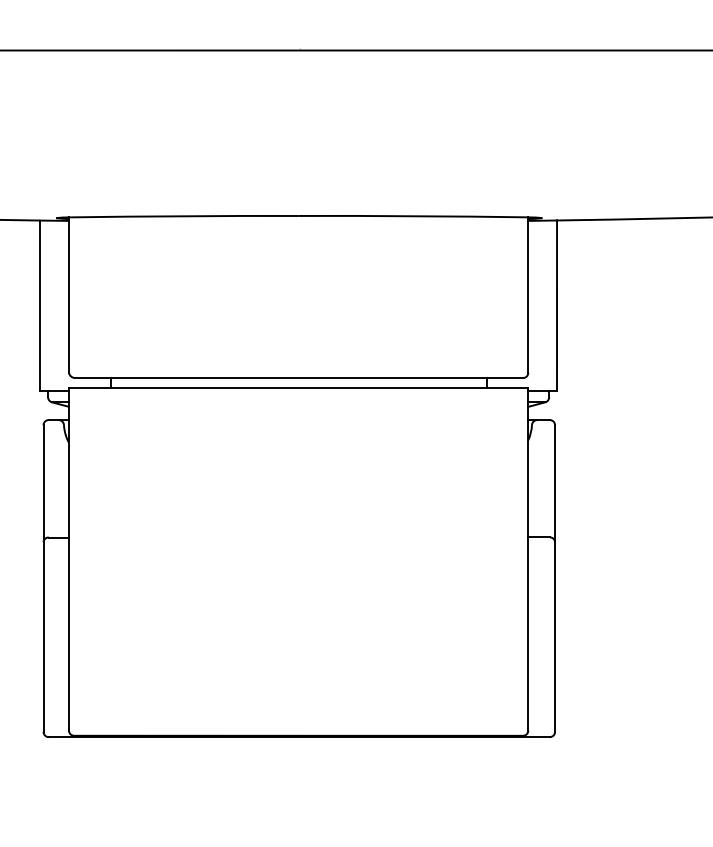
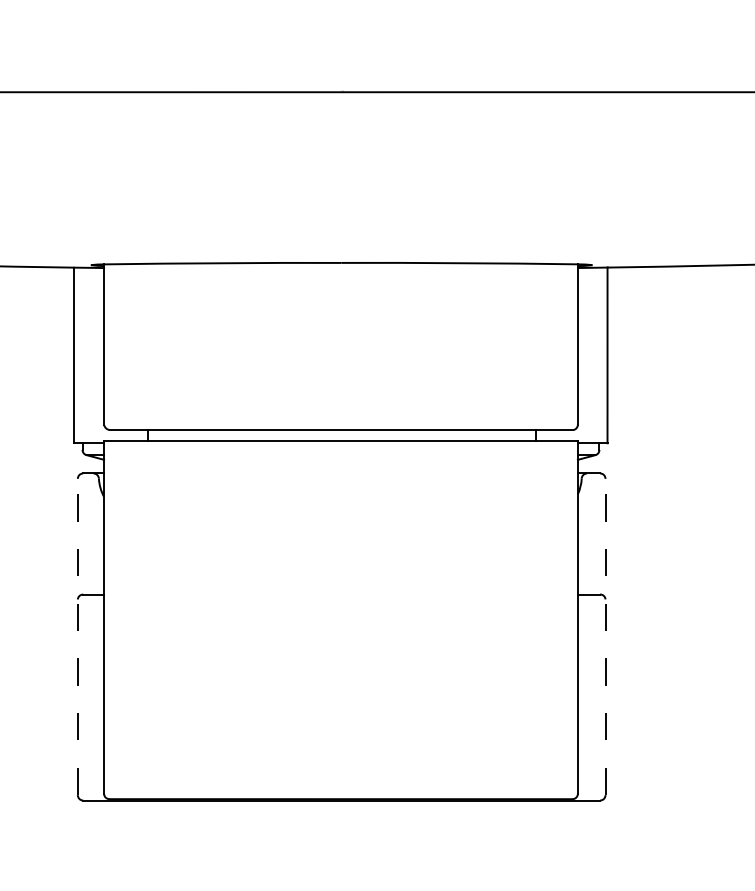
line: (43, 578) -> (77, 636), solid -> dashed
line: (555, 578) -> (605, 636), solid -> dashed

